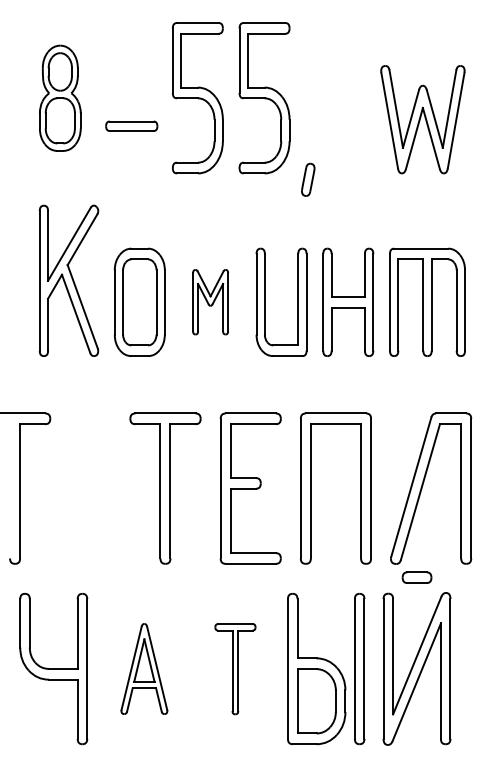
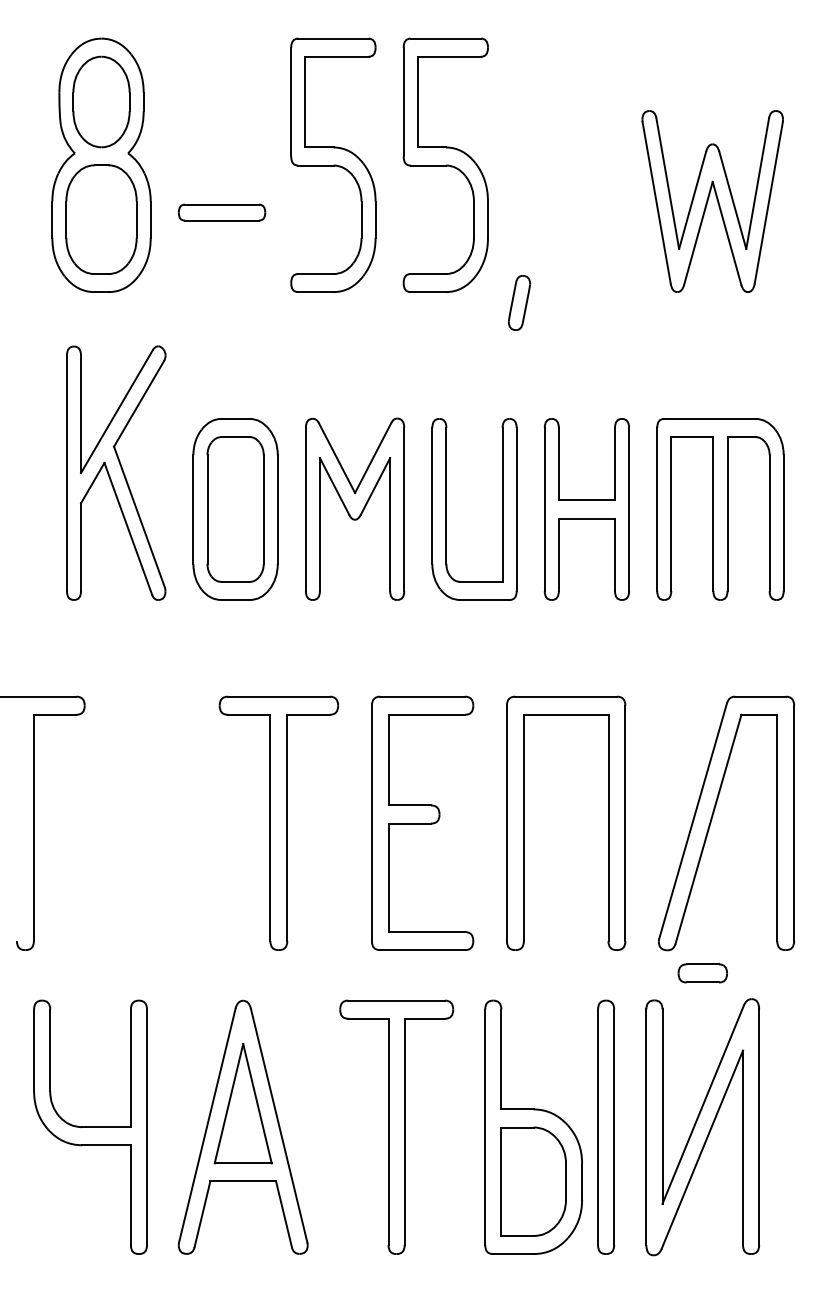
part: (60, 98) -> (101, 165), size x1.43
part: (210, 301) -> (354, 507), size x1.67
part: (144, 668) -> (243, 1126), size x1.67
part: (235, 669) -> (396, 1128), size x1.67

